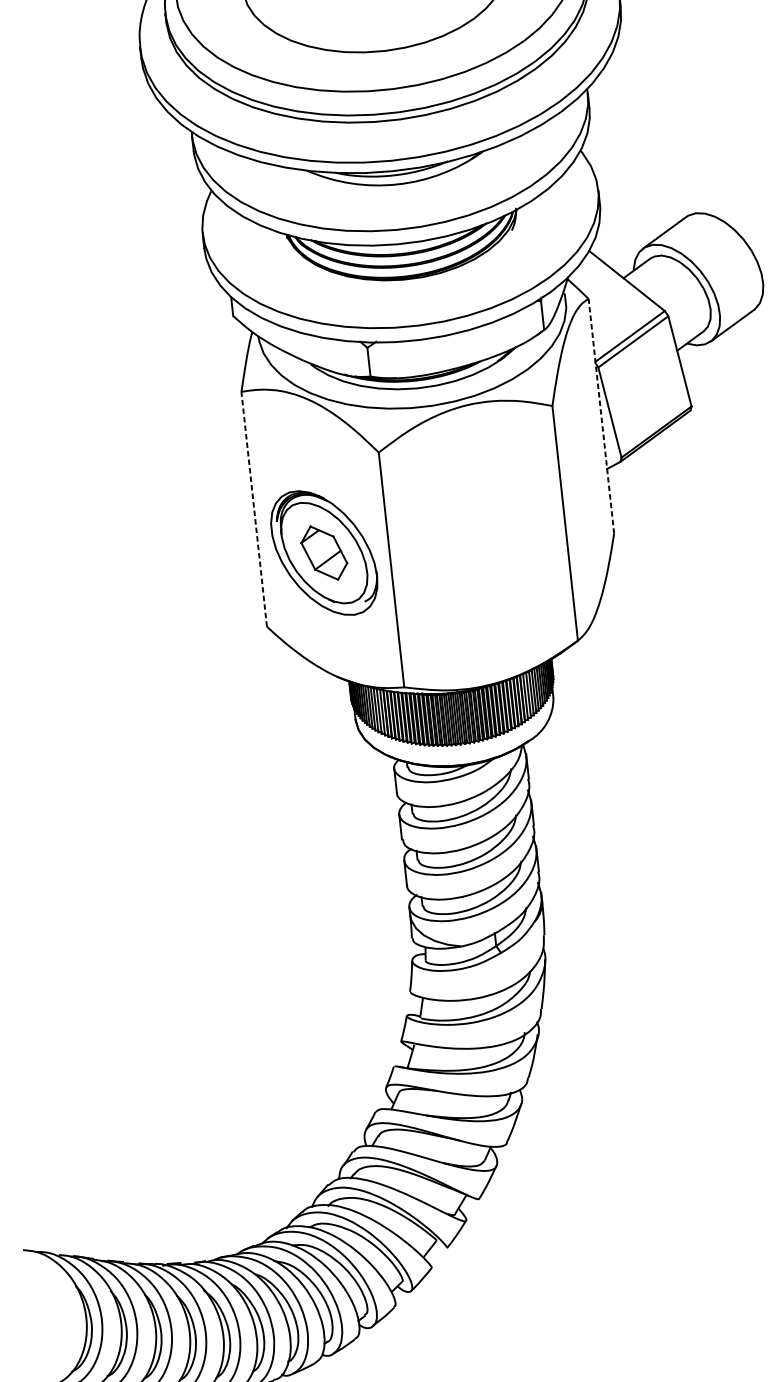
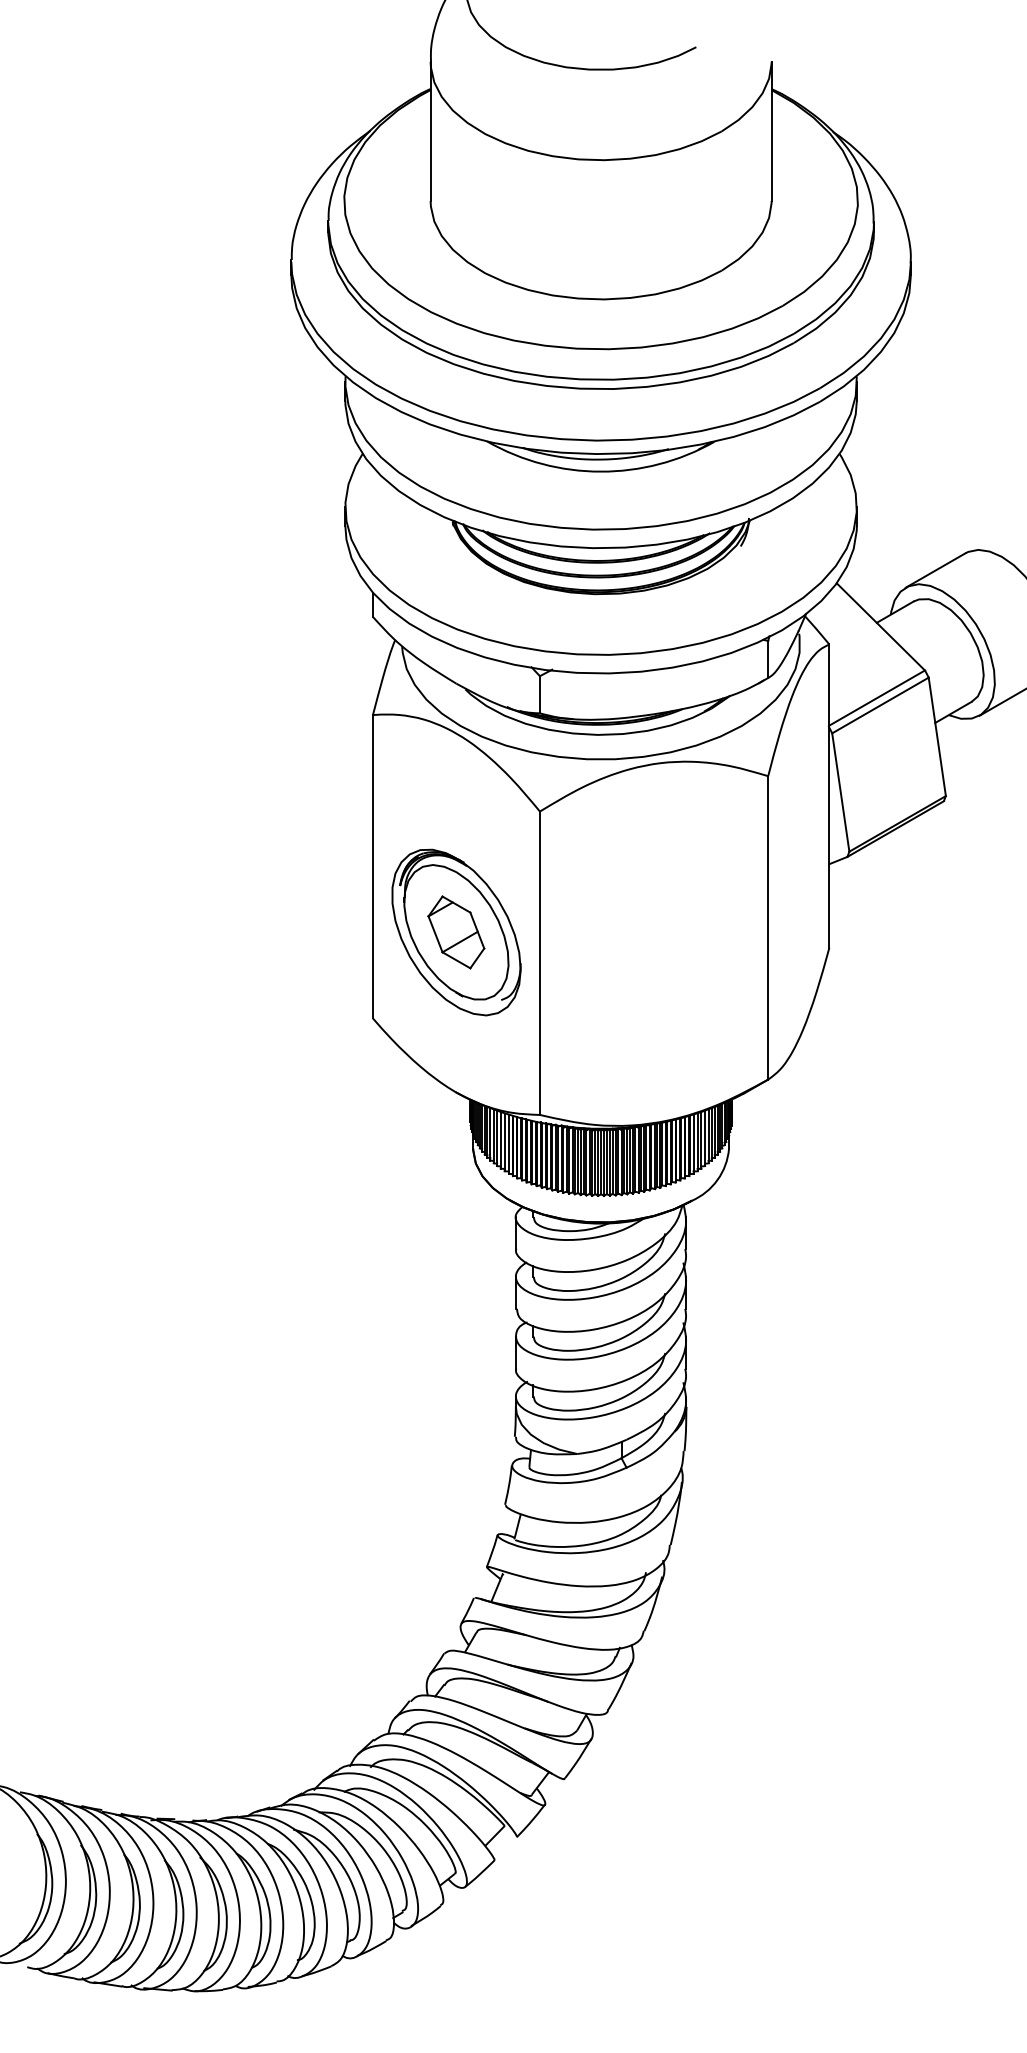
line: (601, 416) -> (829, 796), dashed -> solid
line: (253, 509) -> (372, 866), dashed -> solid

